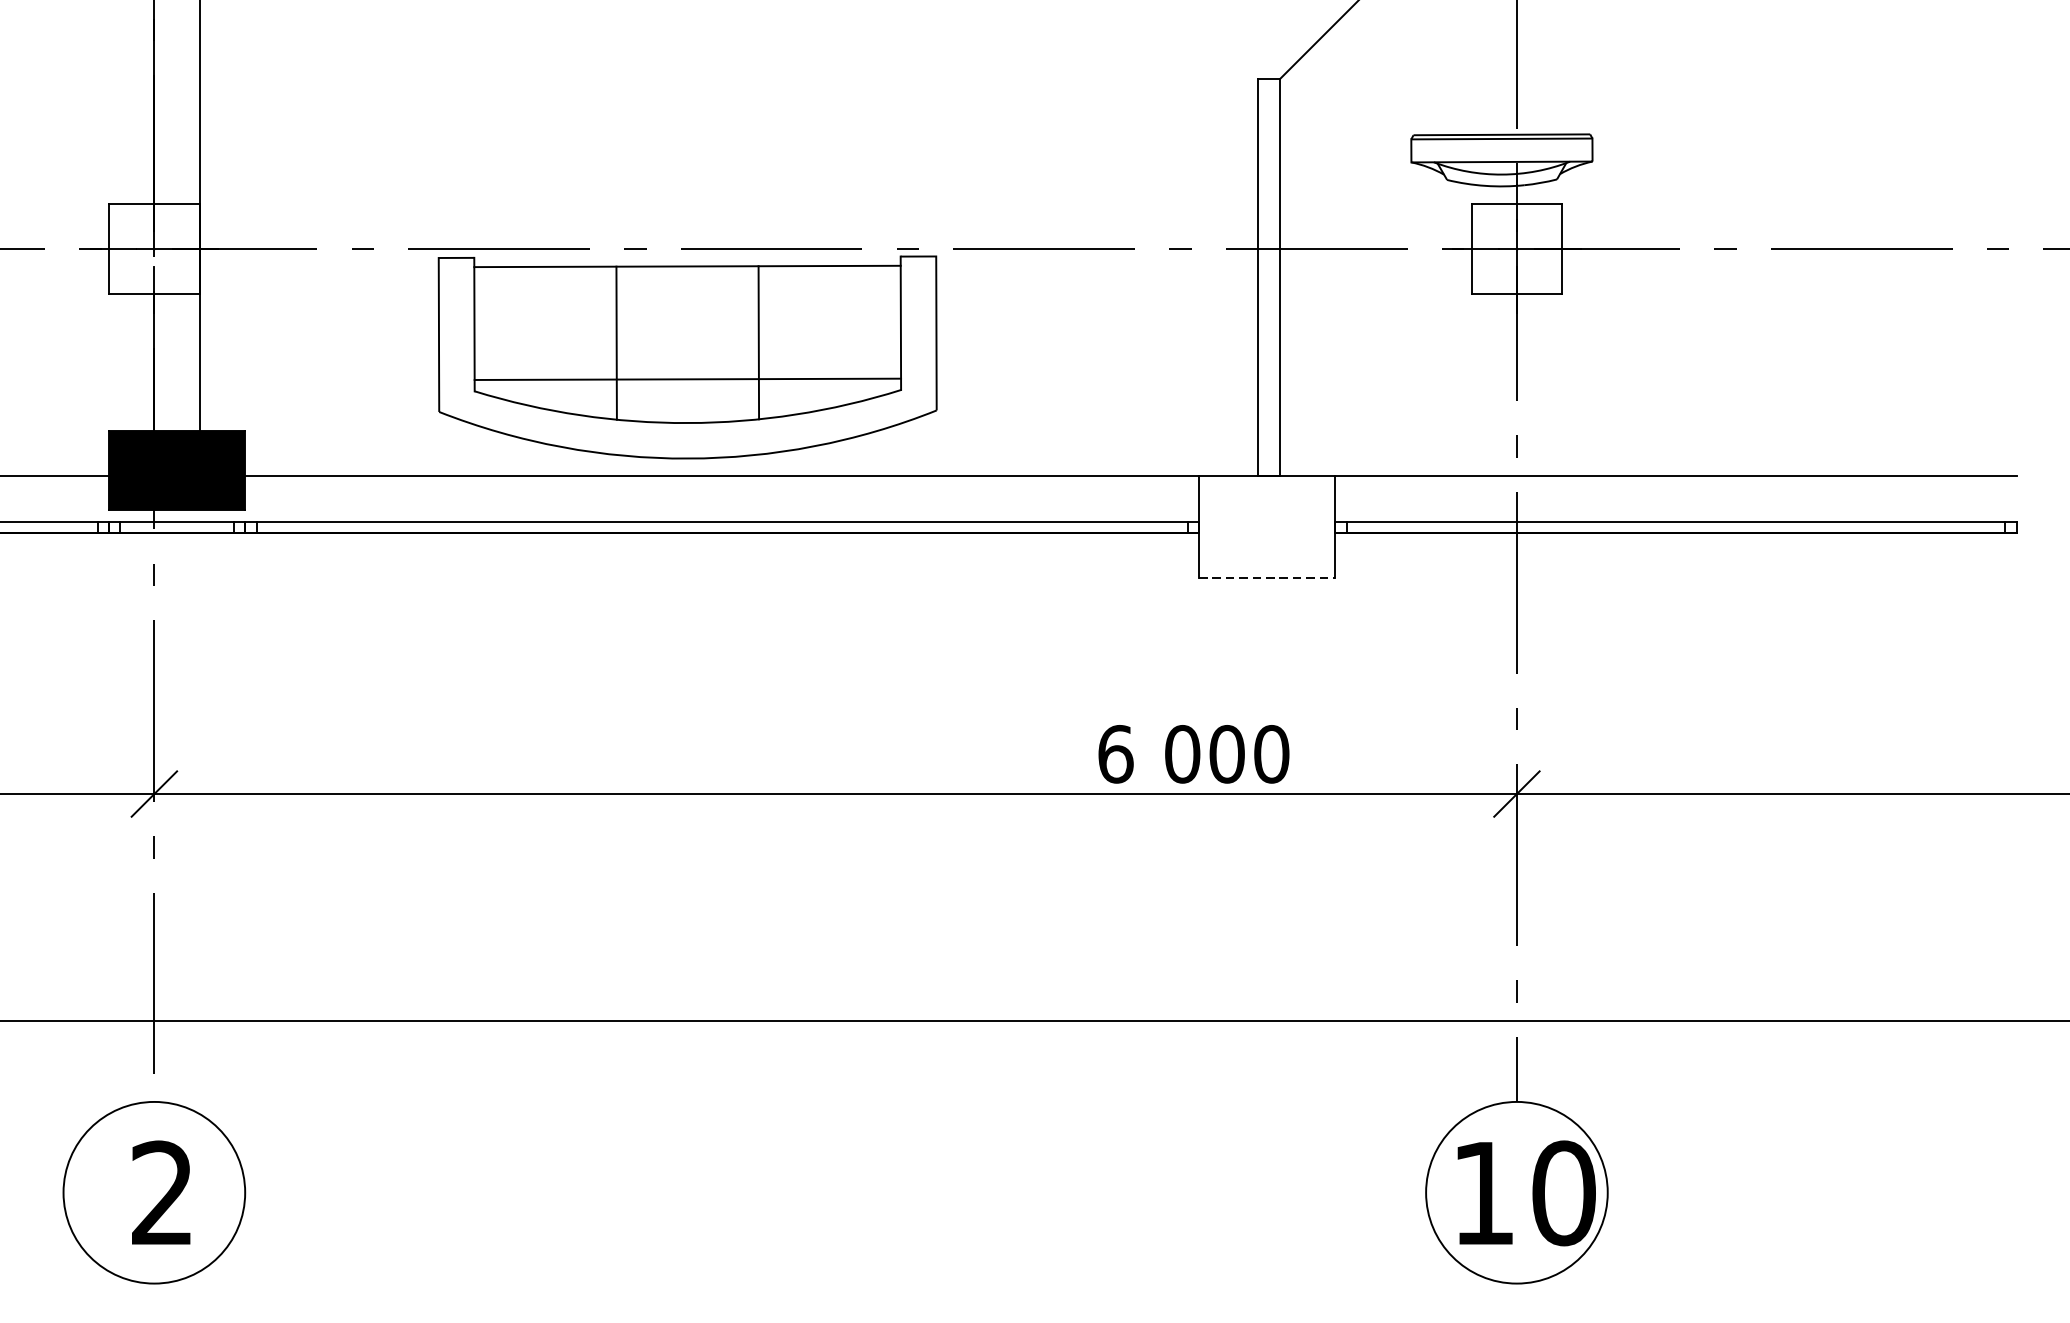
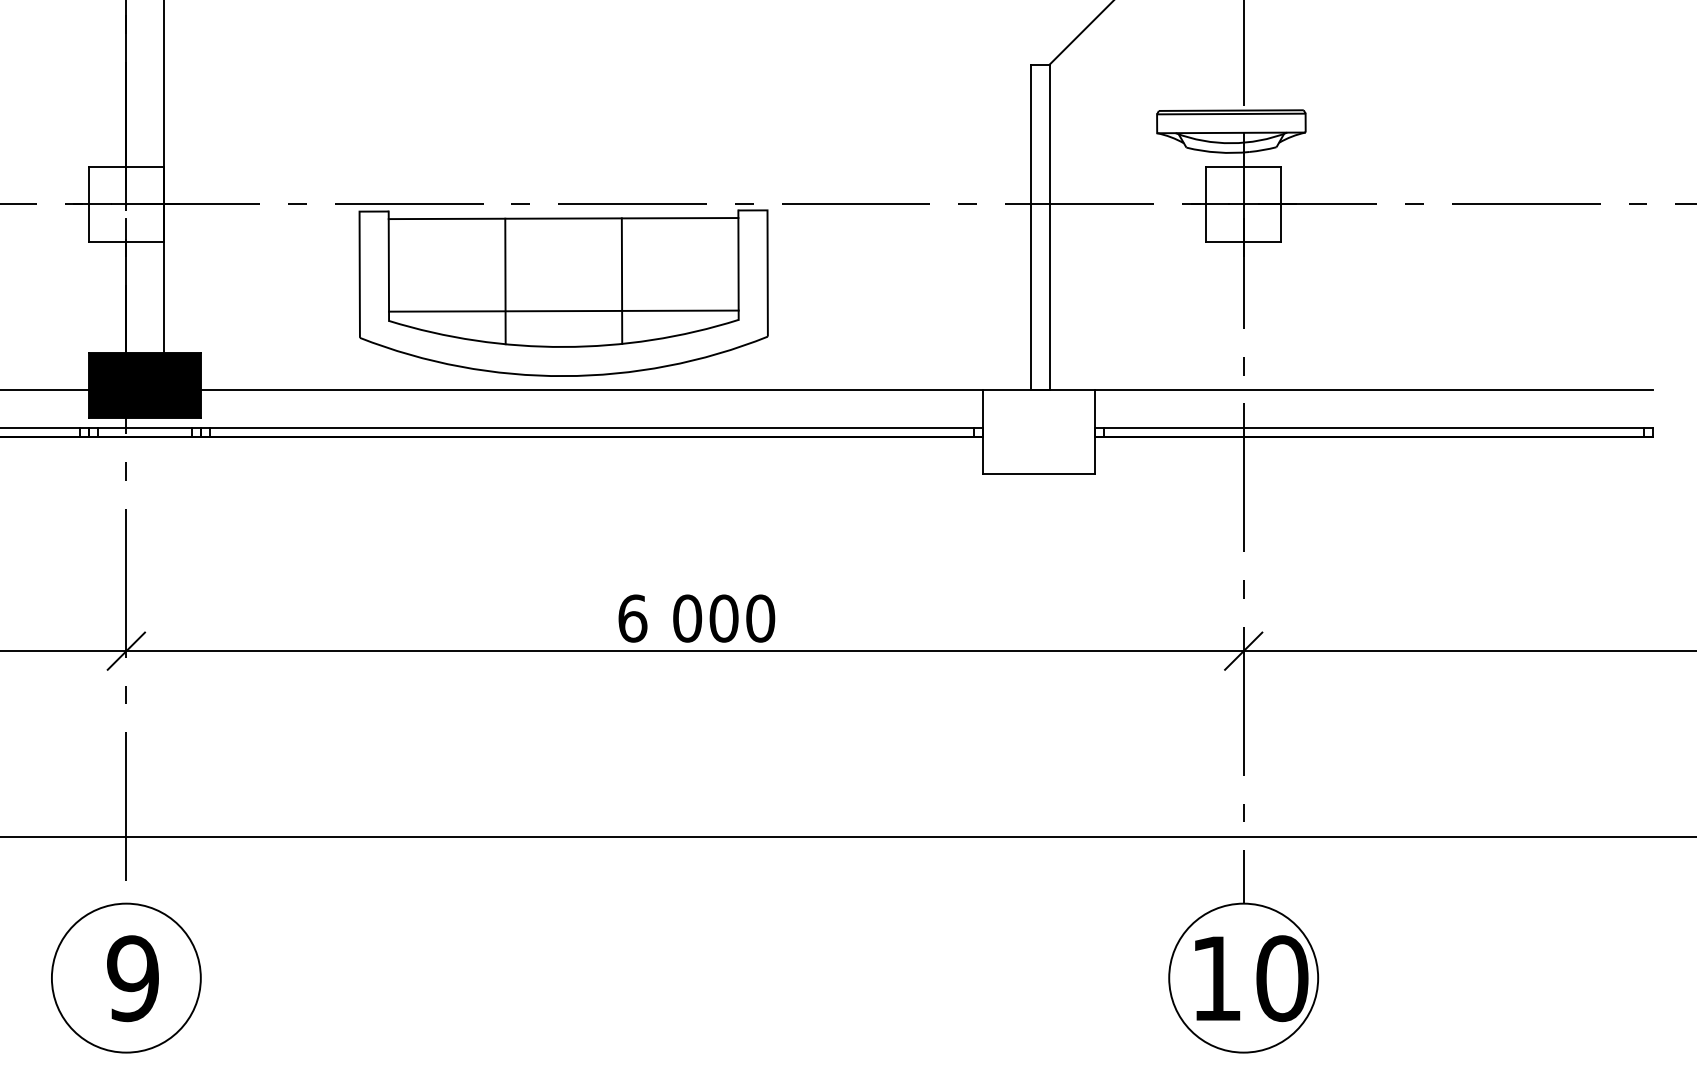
line: (1266, 578) -> (1038, 474), dashed -> solid
text: (1193, 754) -> (696, 618), moved
text: (161, 1193) -> (132, 978), 2 -> 9

